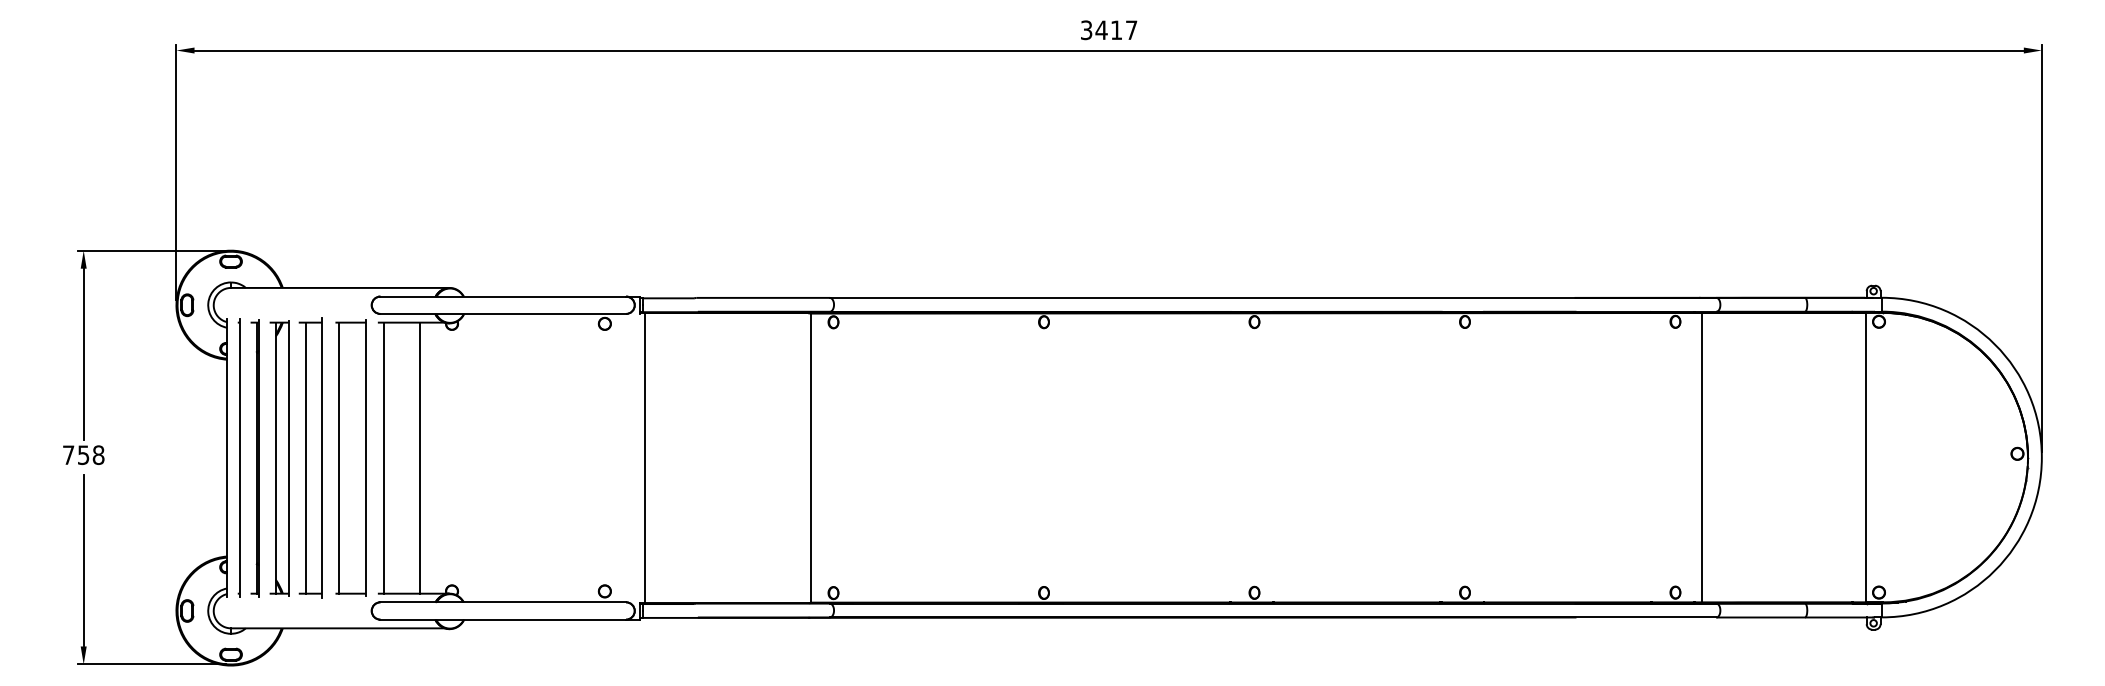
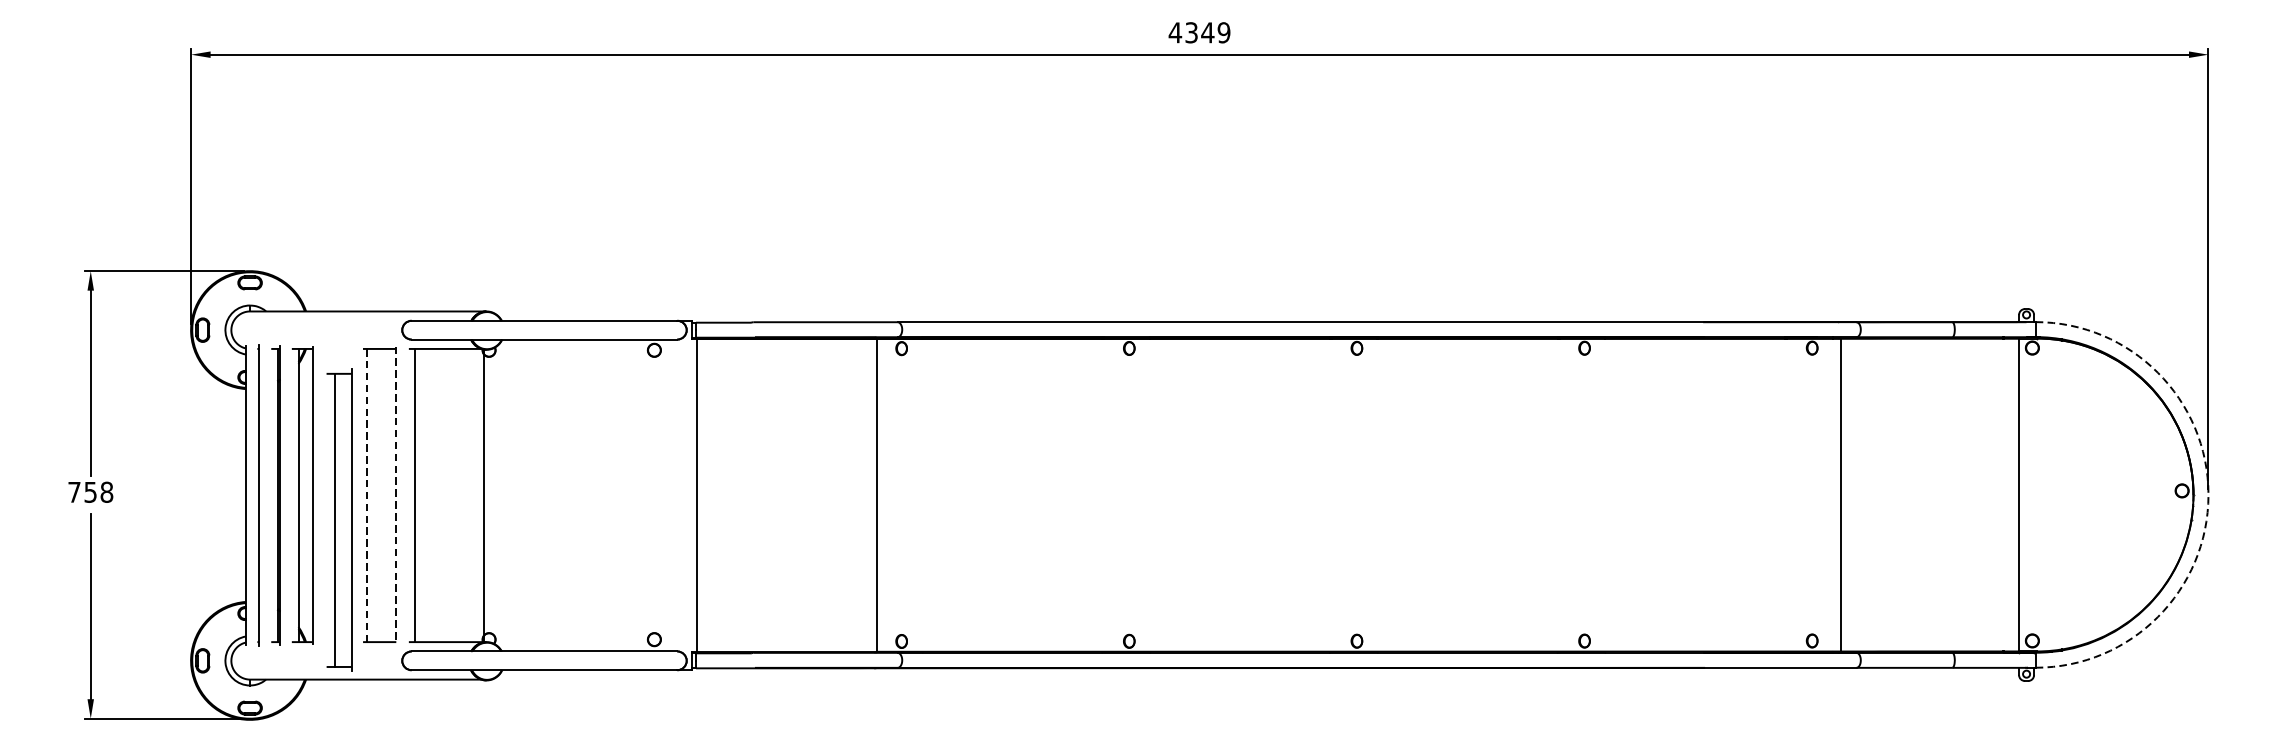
text: (1108, 30) -> (1199, 33), 3417 -> 4349
part: (310, 457) -> (339, 519), moved
line: (420, 457) -> (484, 494), moved
arc: (2041, 457) -> (2208, 494), solid -> dashed
line: (339, 458) -> (367, 495), solid -> dashed
line: (366, 458) -> (396, 495), solid -> dashed

